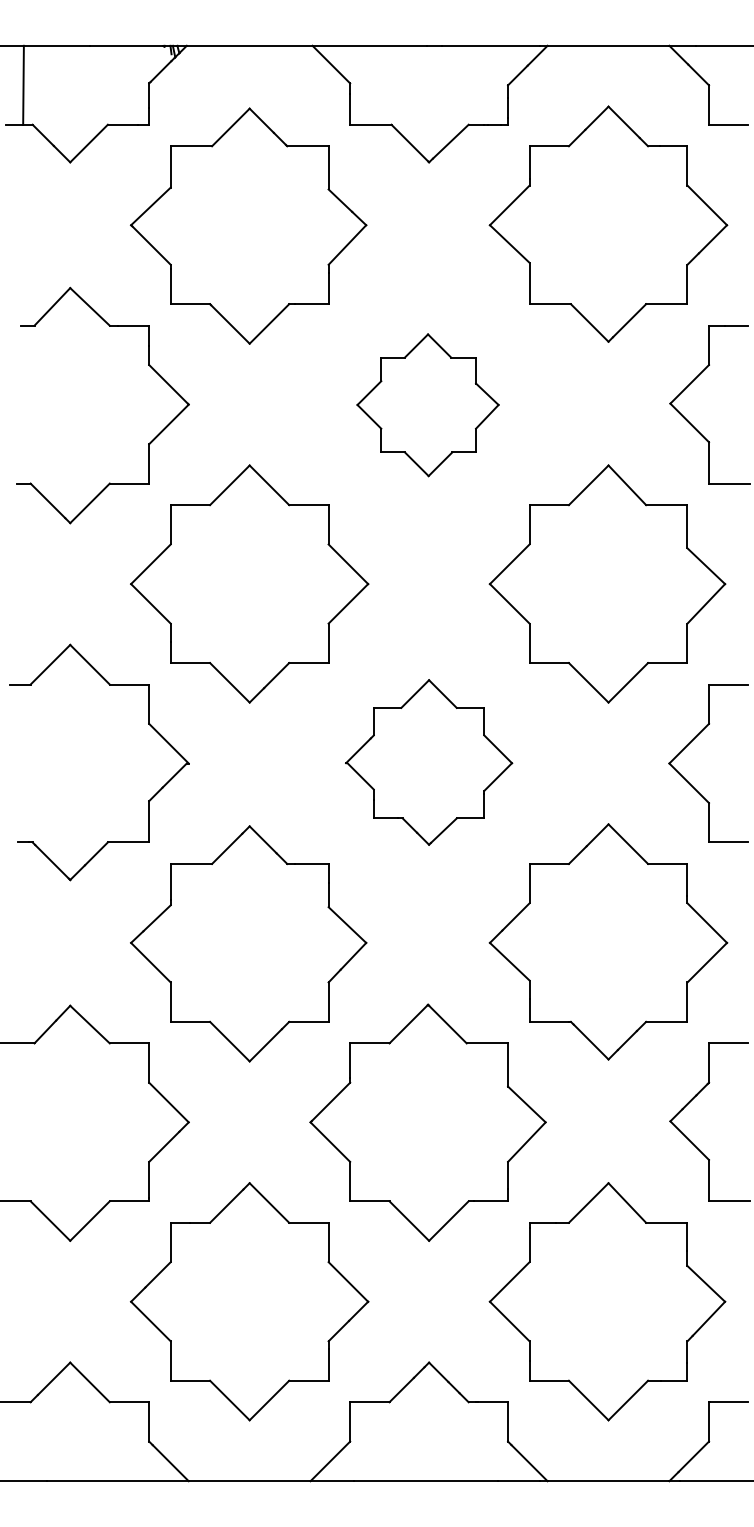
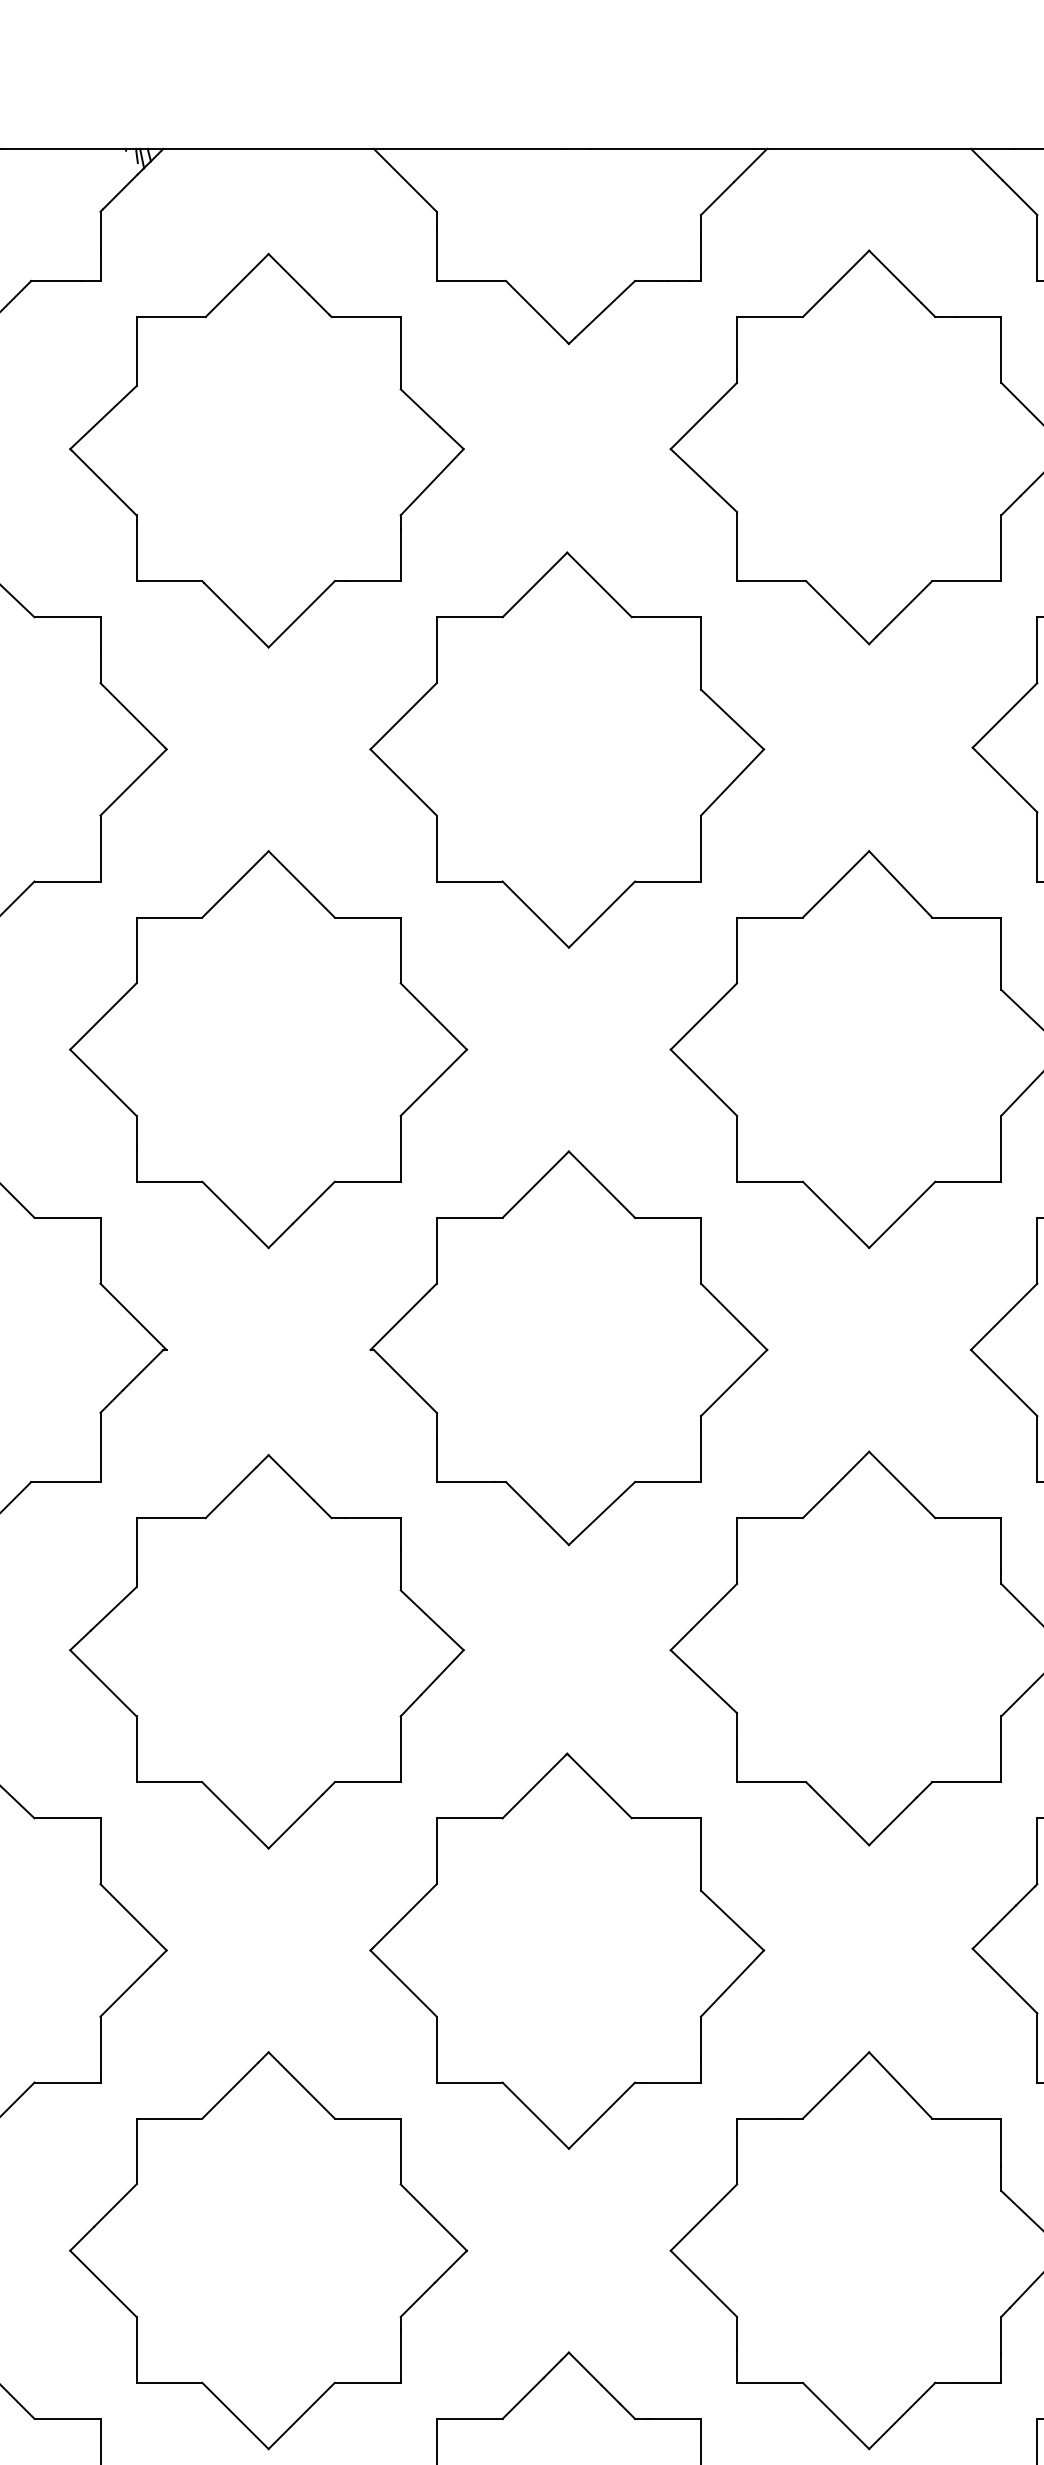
part: (427, 405) -> (566, 750), size x1.67
part: (428, 762) -> (567, 1348), size x1.43

